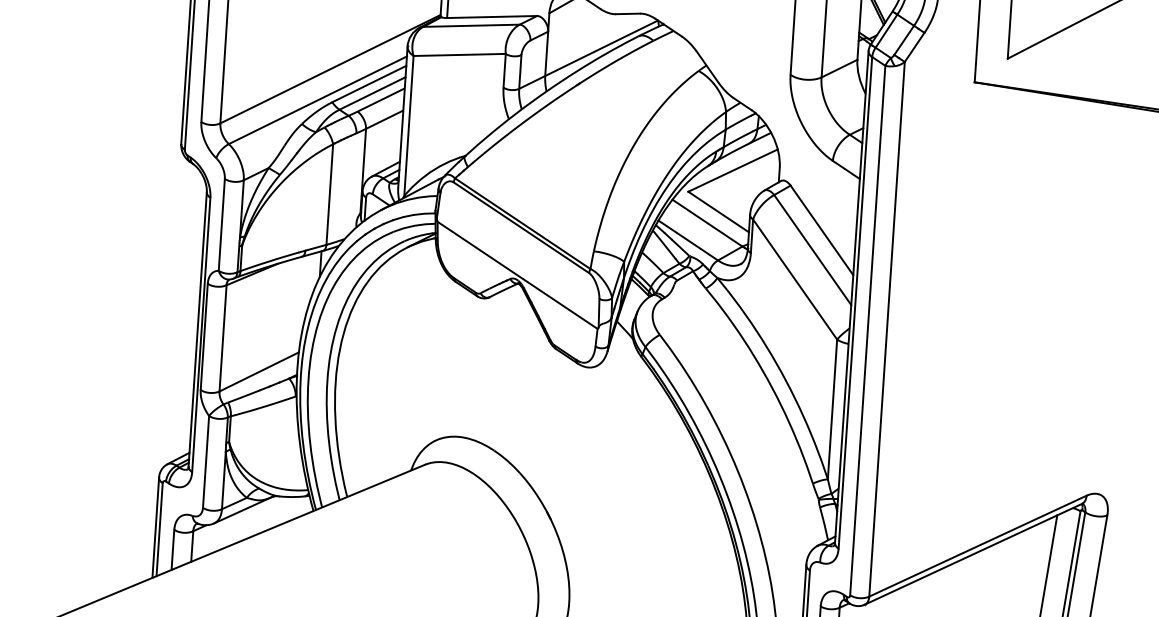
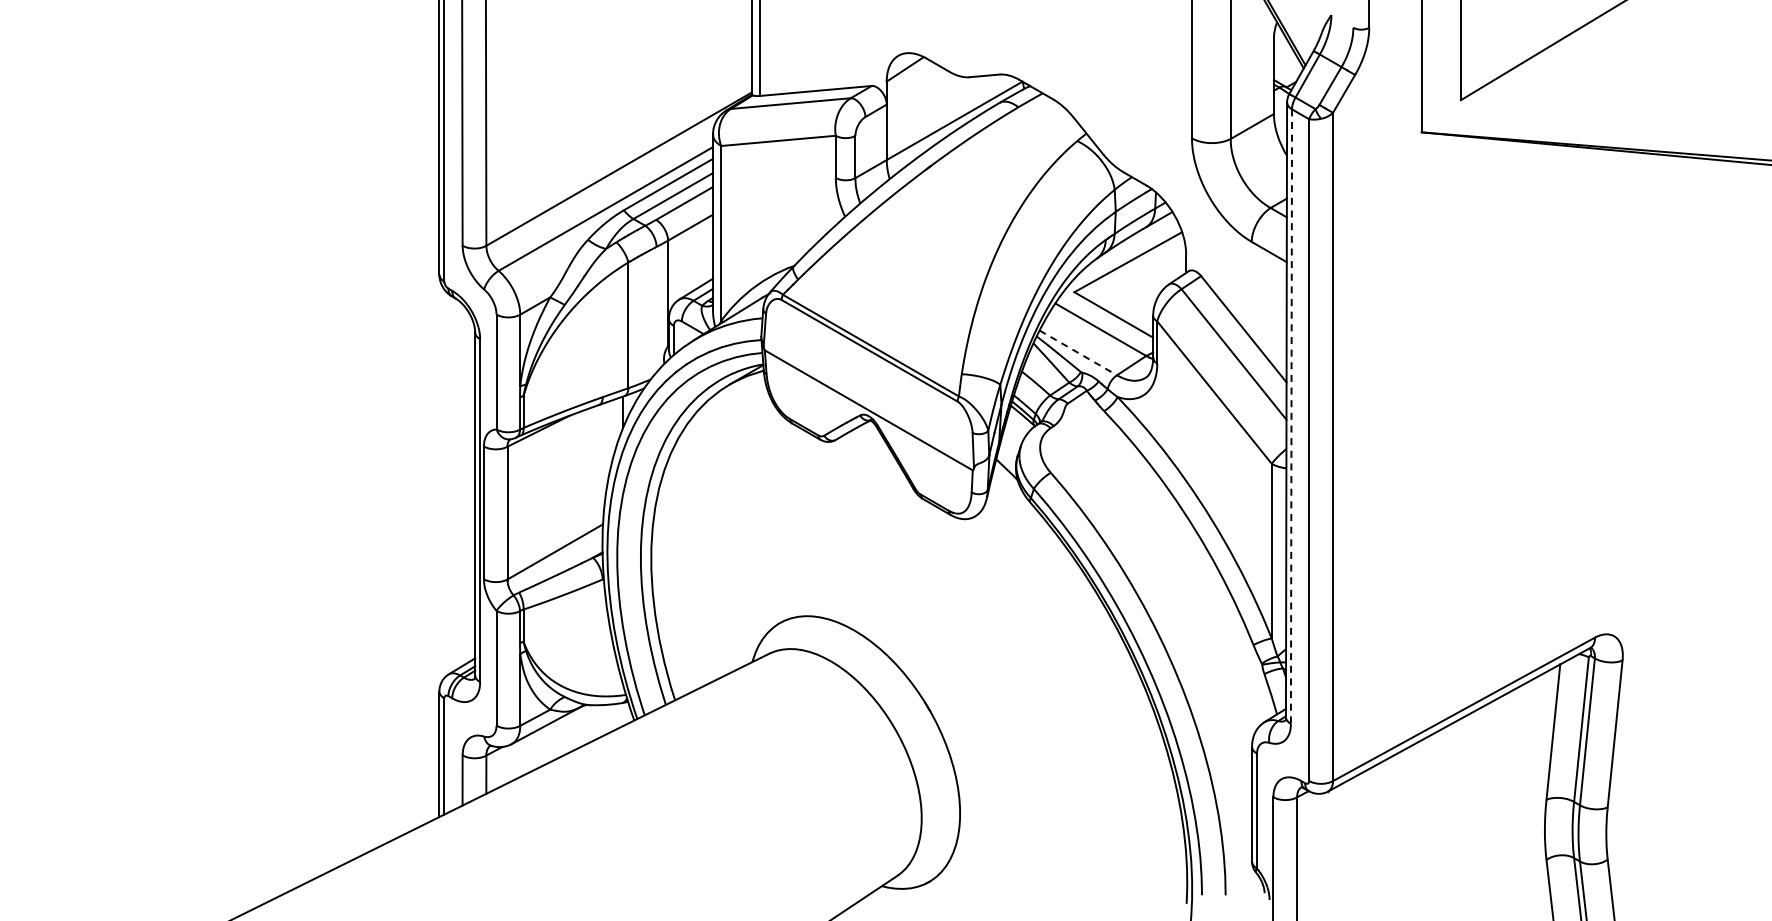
line: (688, 240) -> (1078, 352), solid -> dashed
line: (855, 303) -> (1291, 417), solid -> dashed

